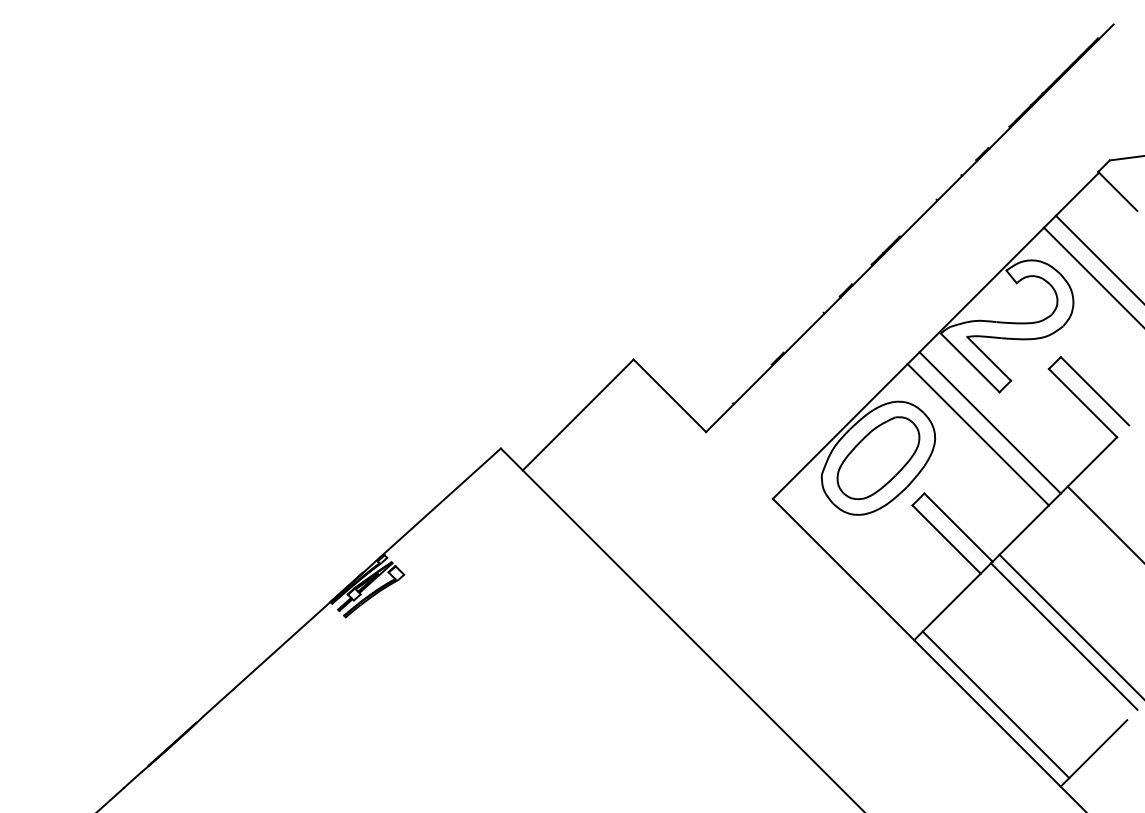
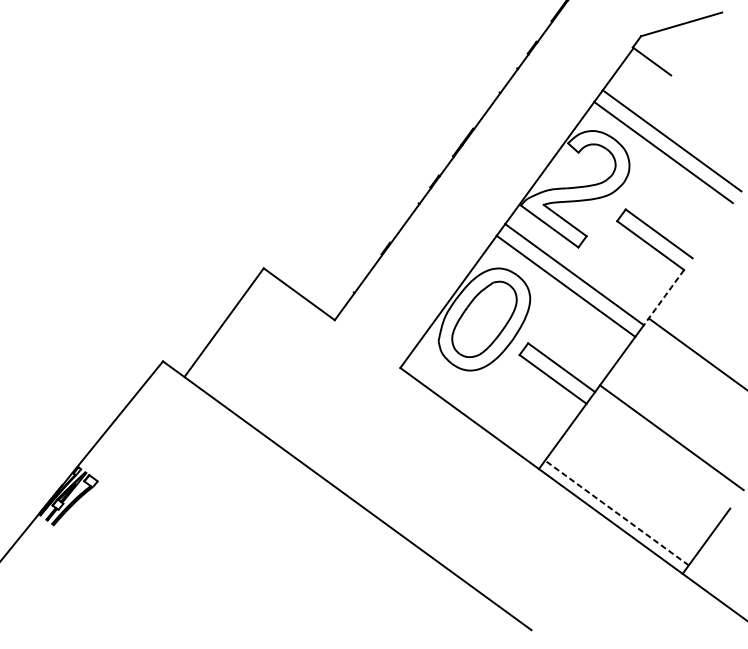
line: (1088, 465) -> (663, 297), solid -> dashed
line: (1064, 636) -> (665, 445), removed
line: (996, 704) -> (617, 512), solid -> dashed

